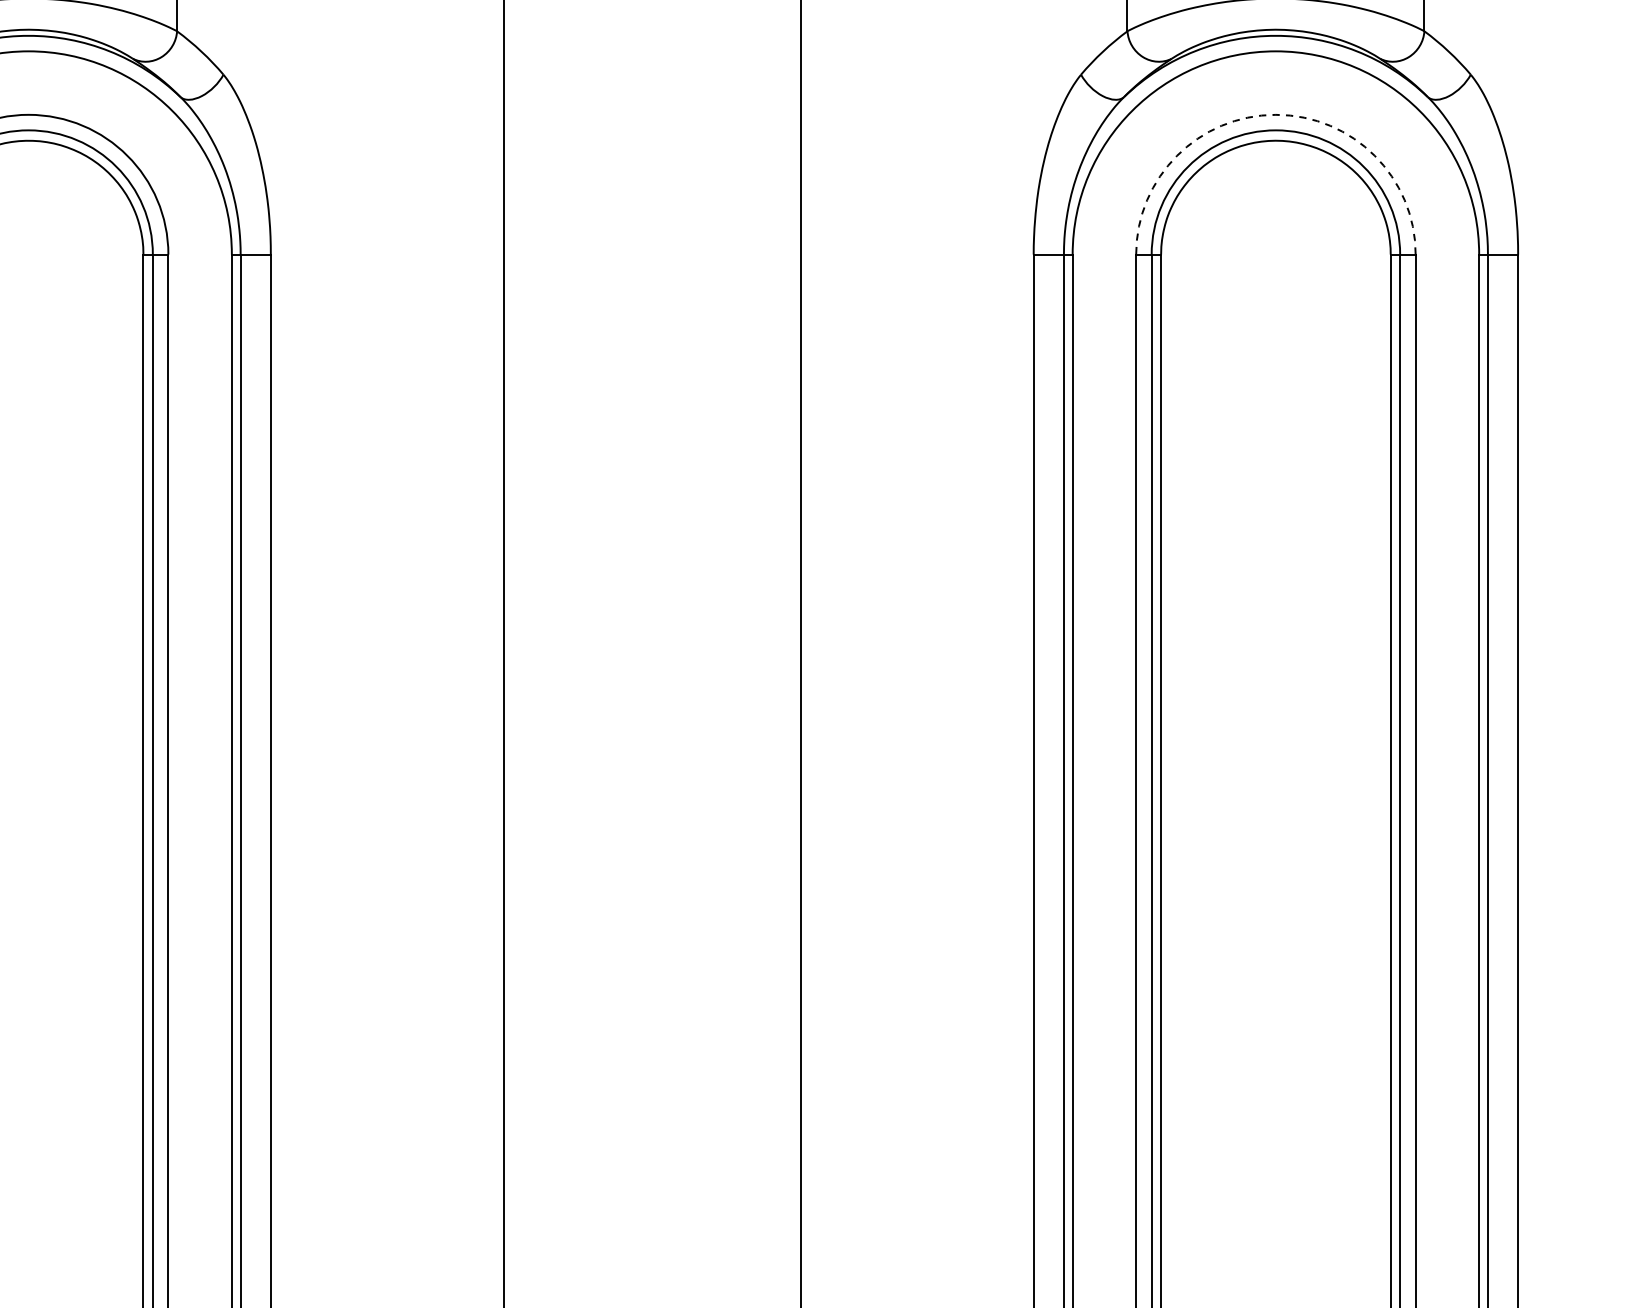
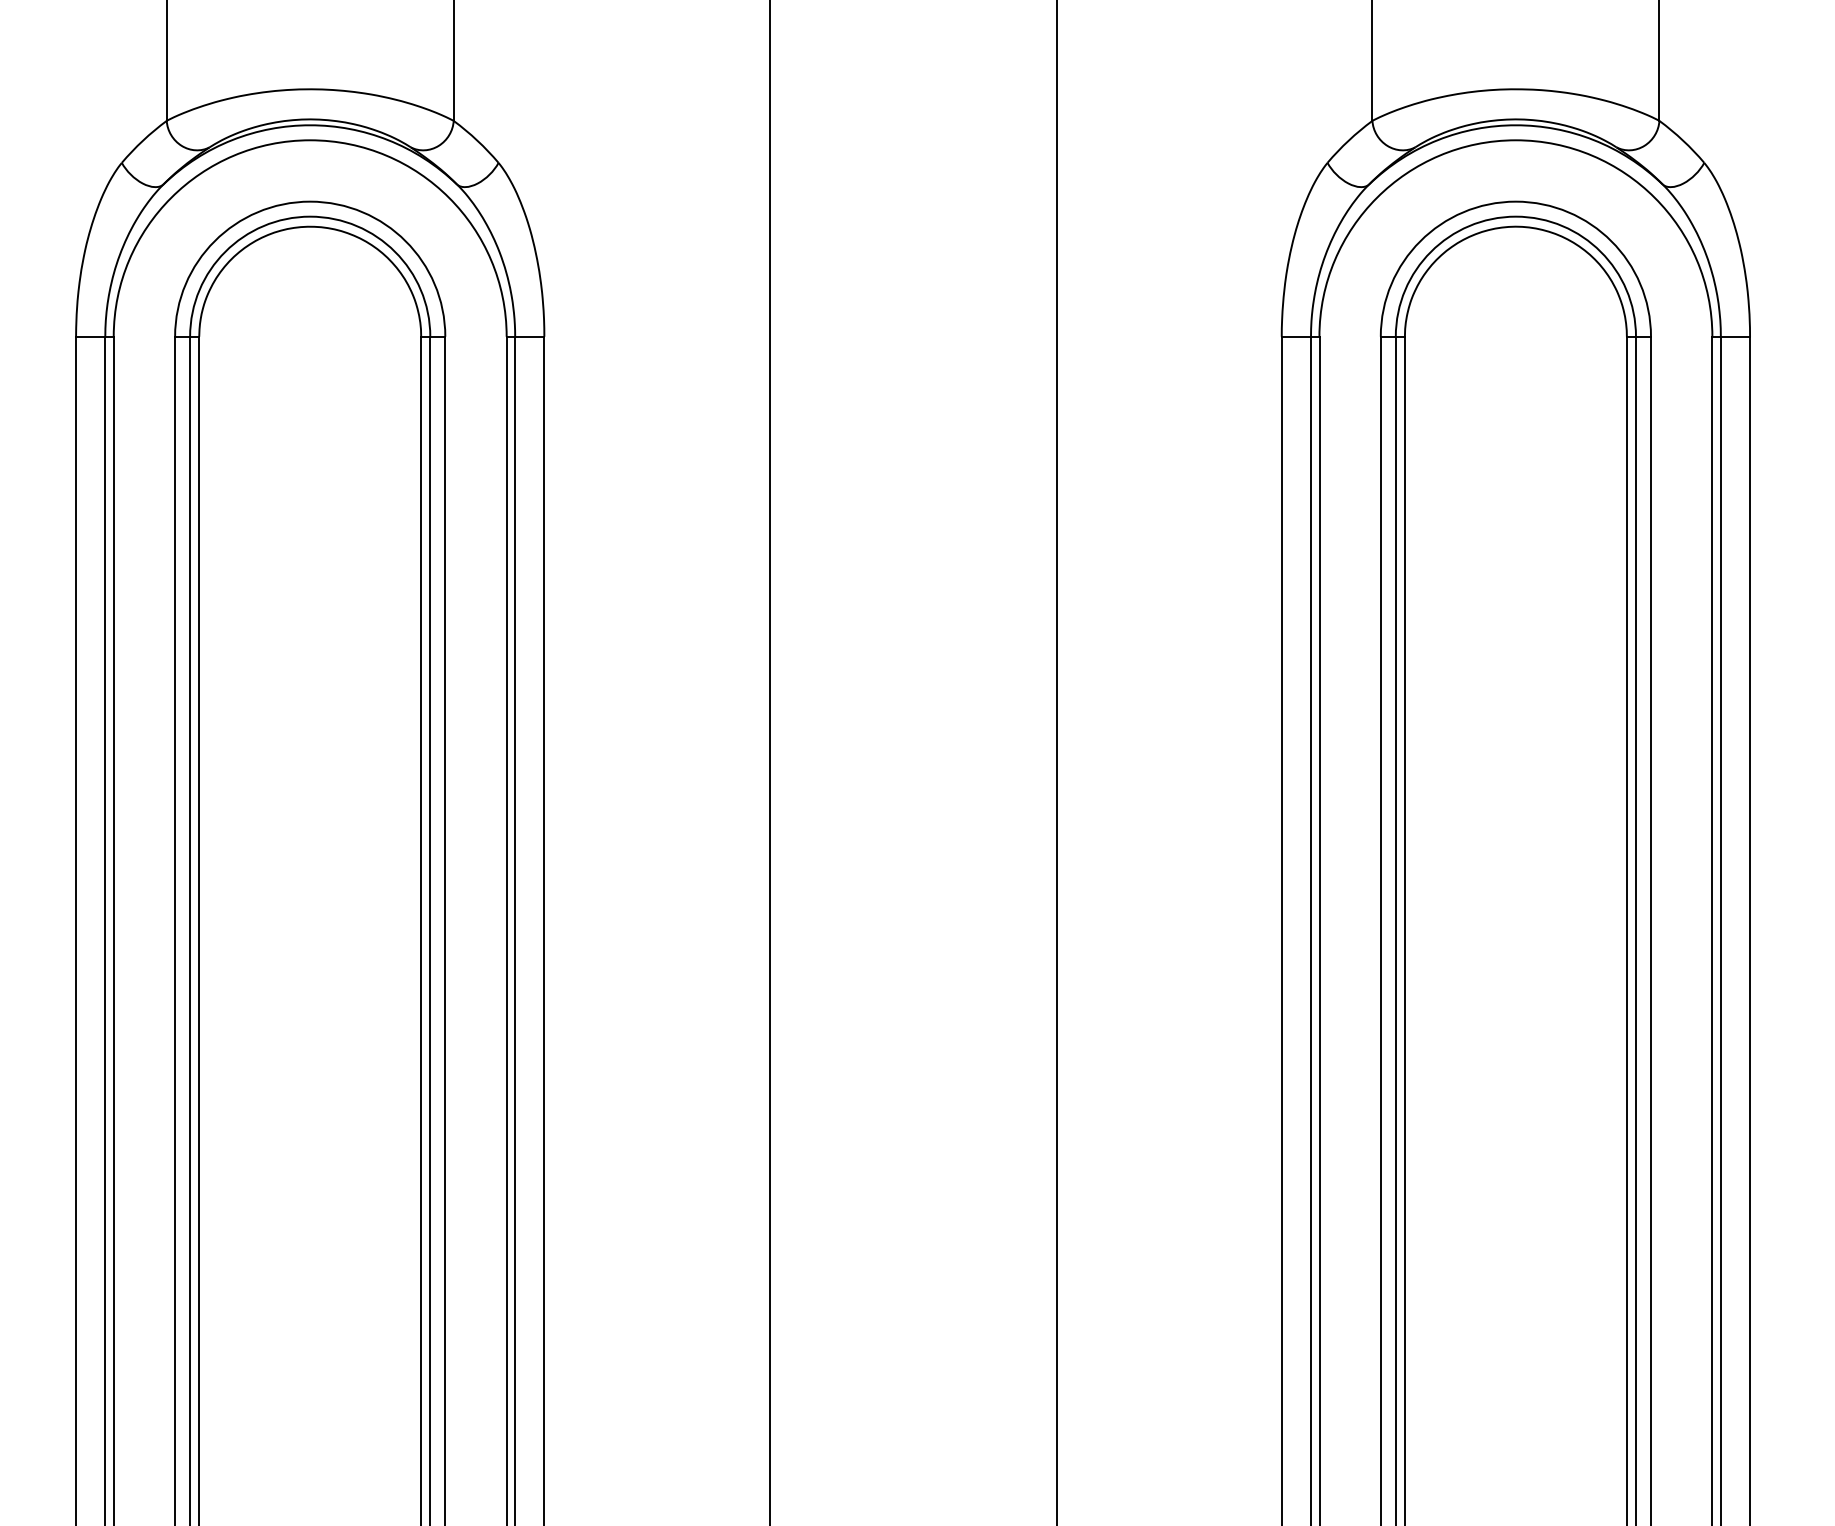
arc: (1275, 114) -> (1515, 201), dashed -> solid

